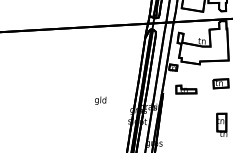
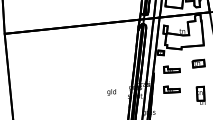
text: (100, 100) -> (111, 92), moved
part: (184, 115) -> (171, 89), added

